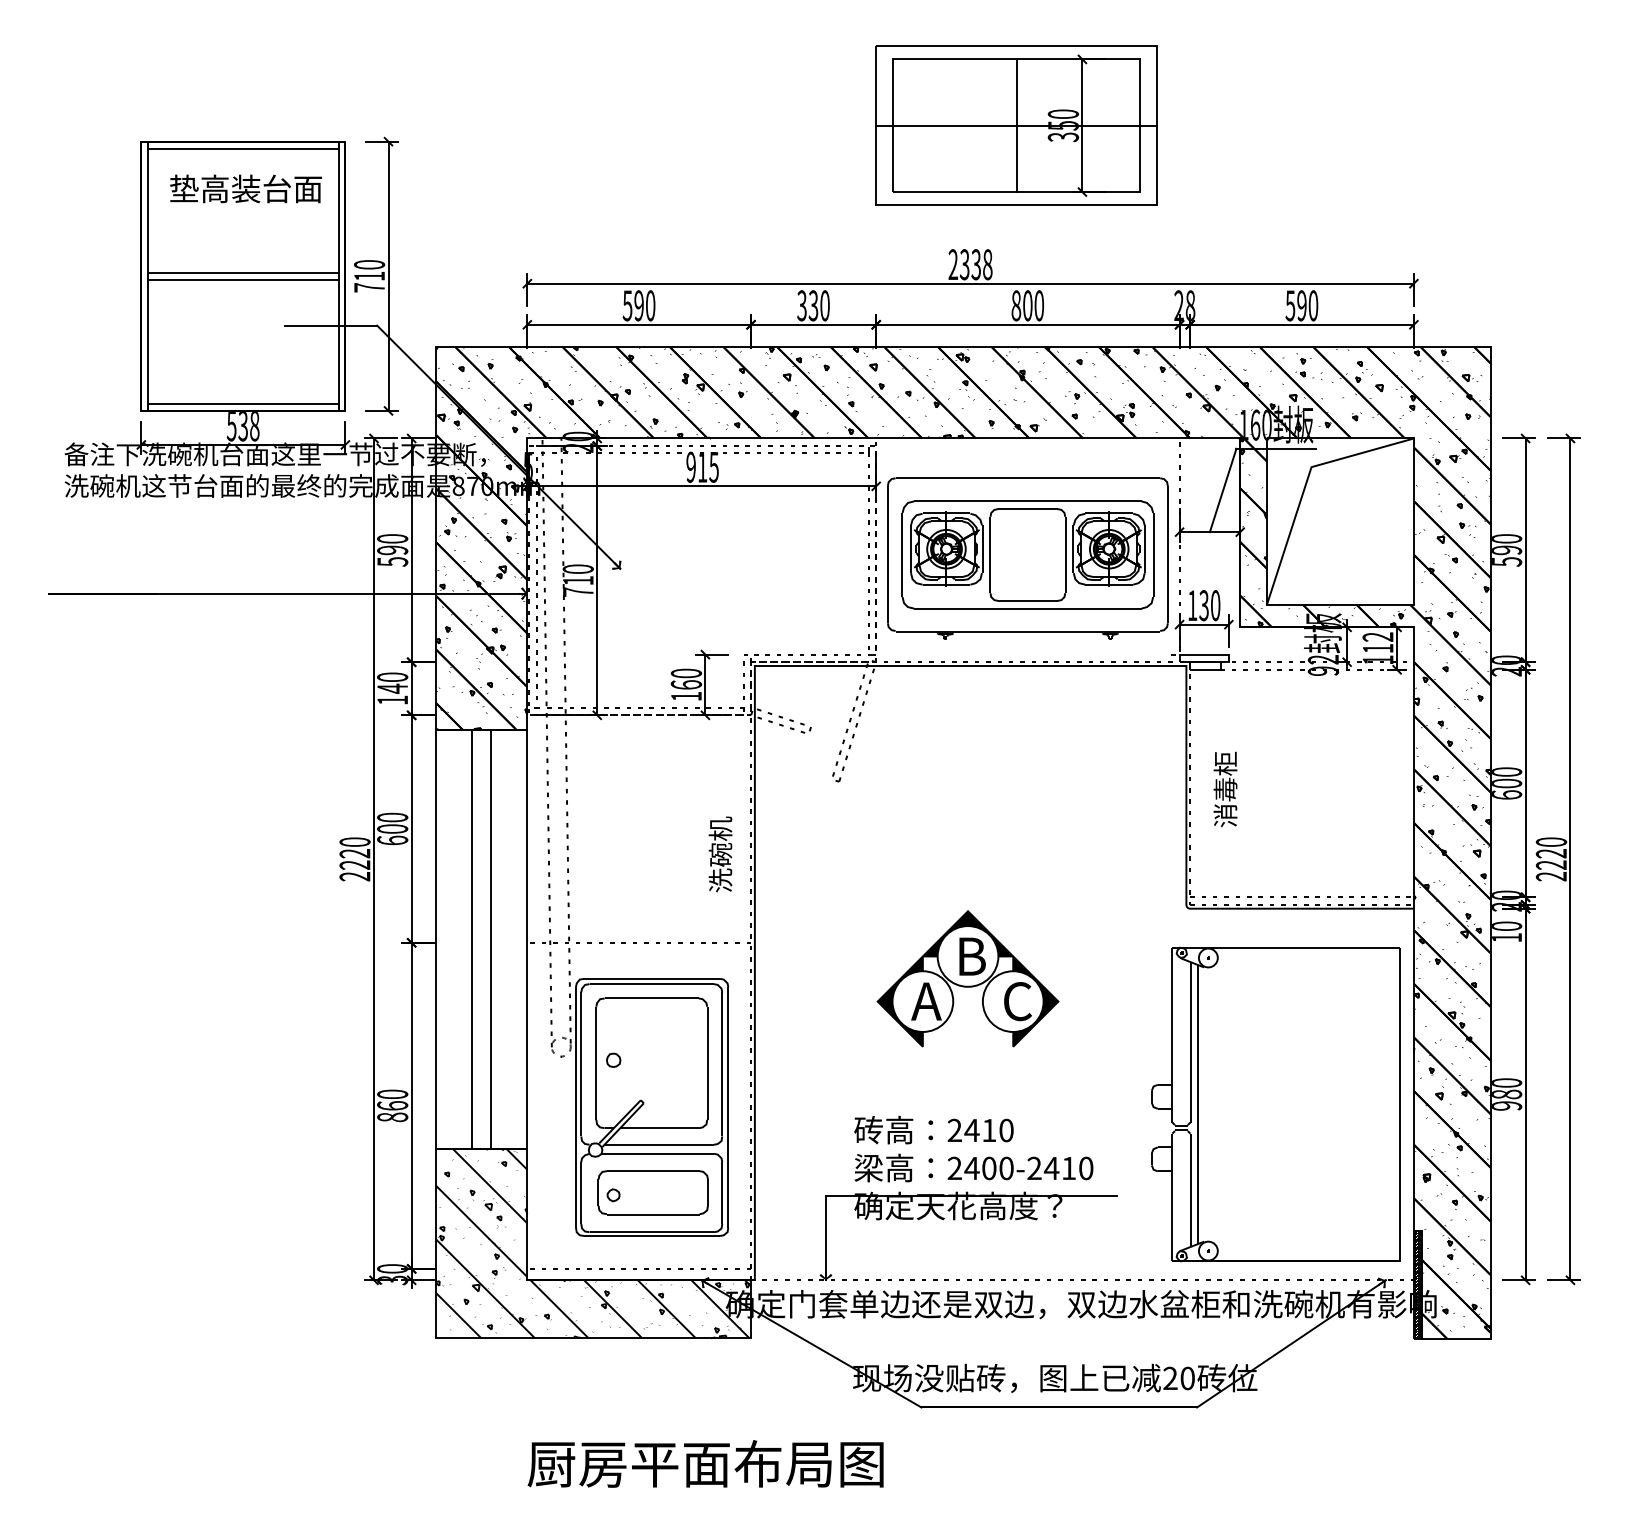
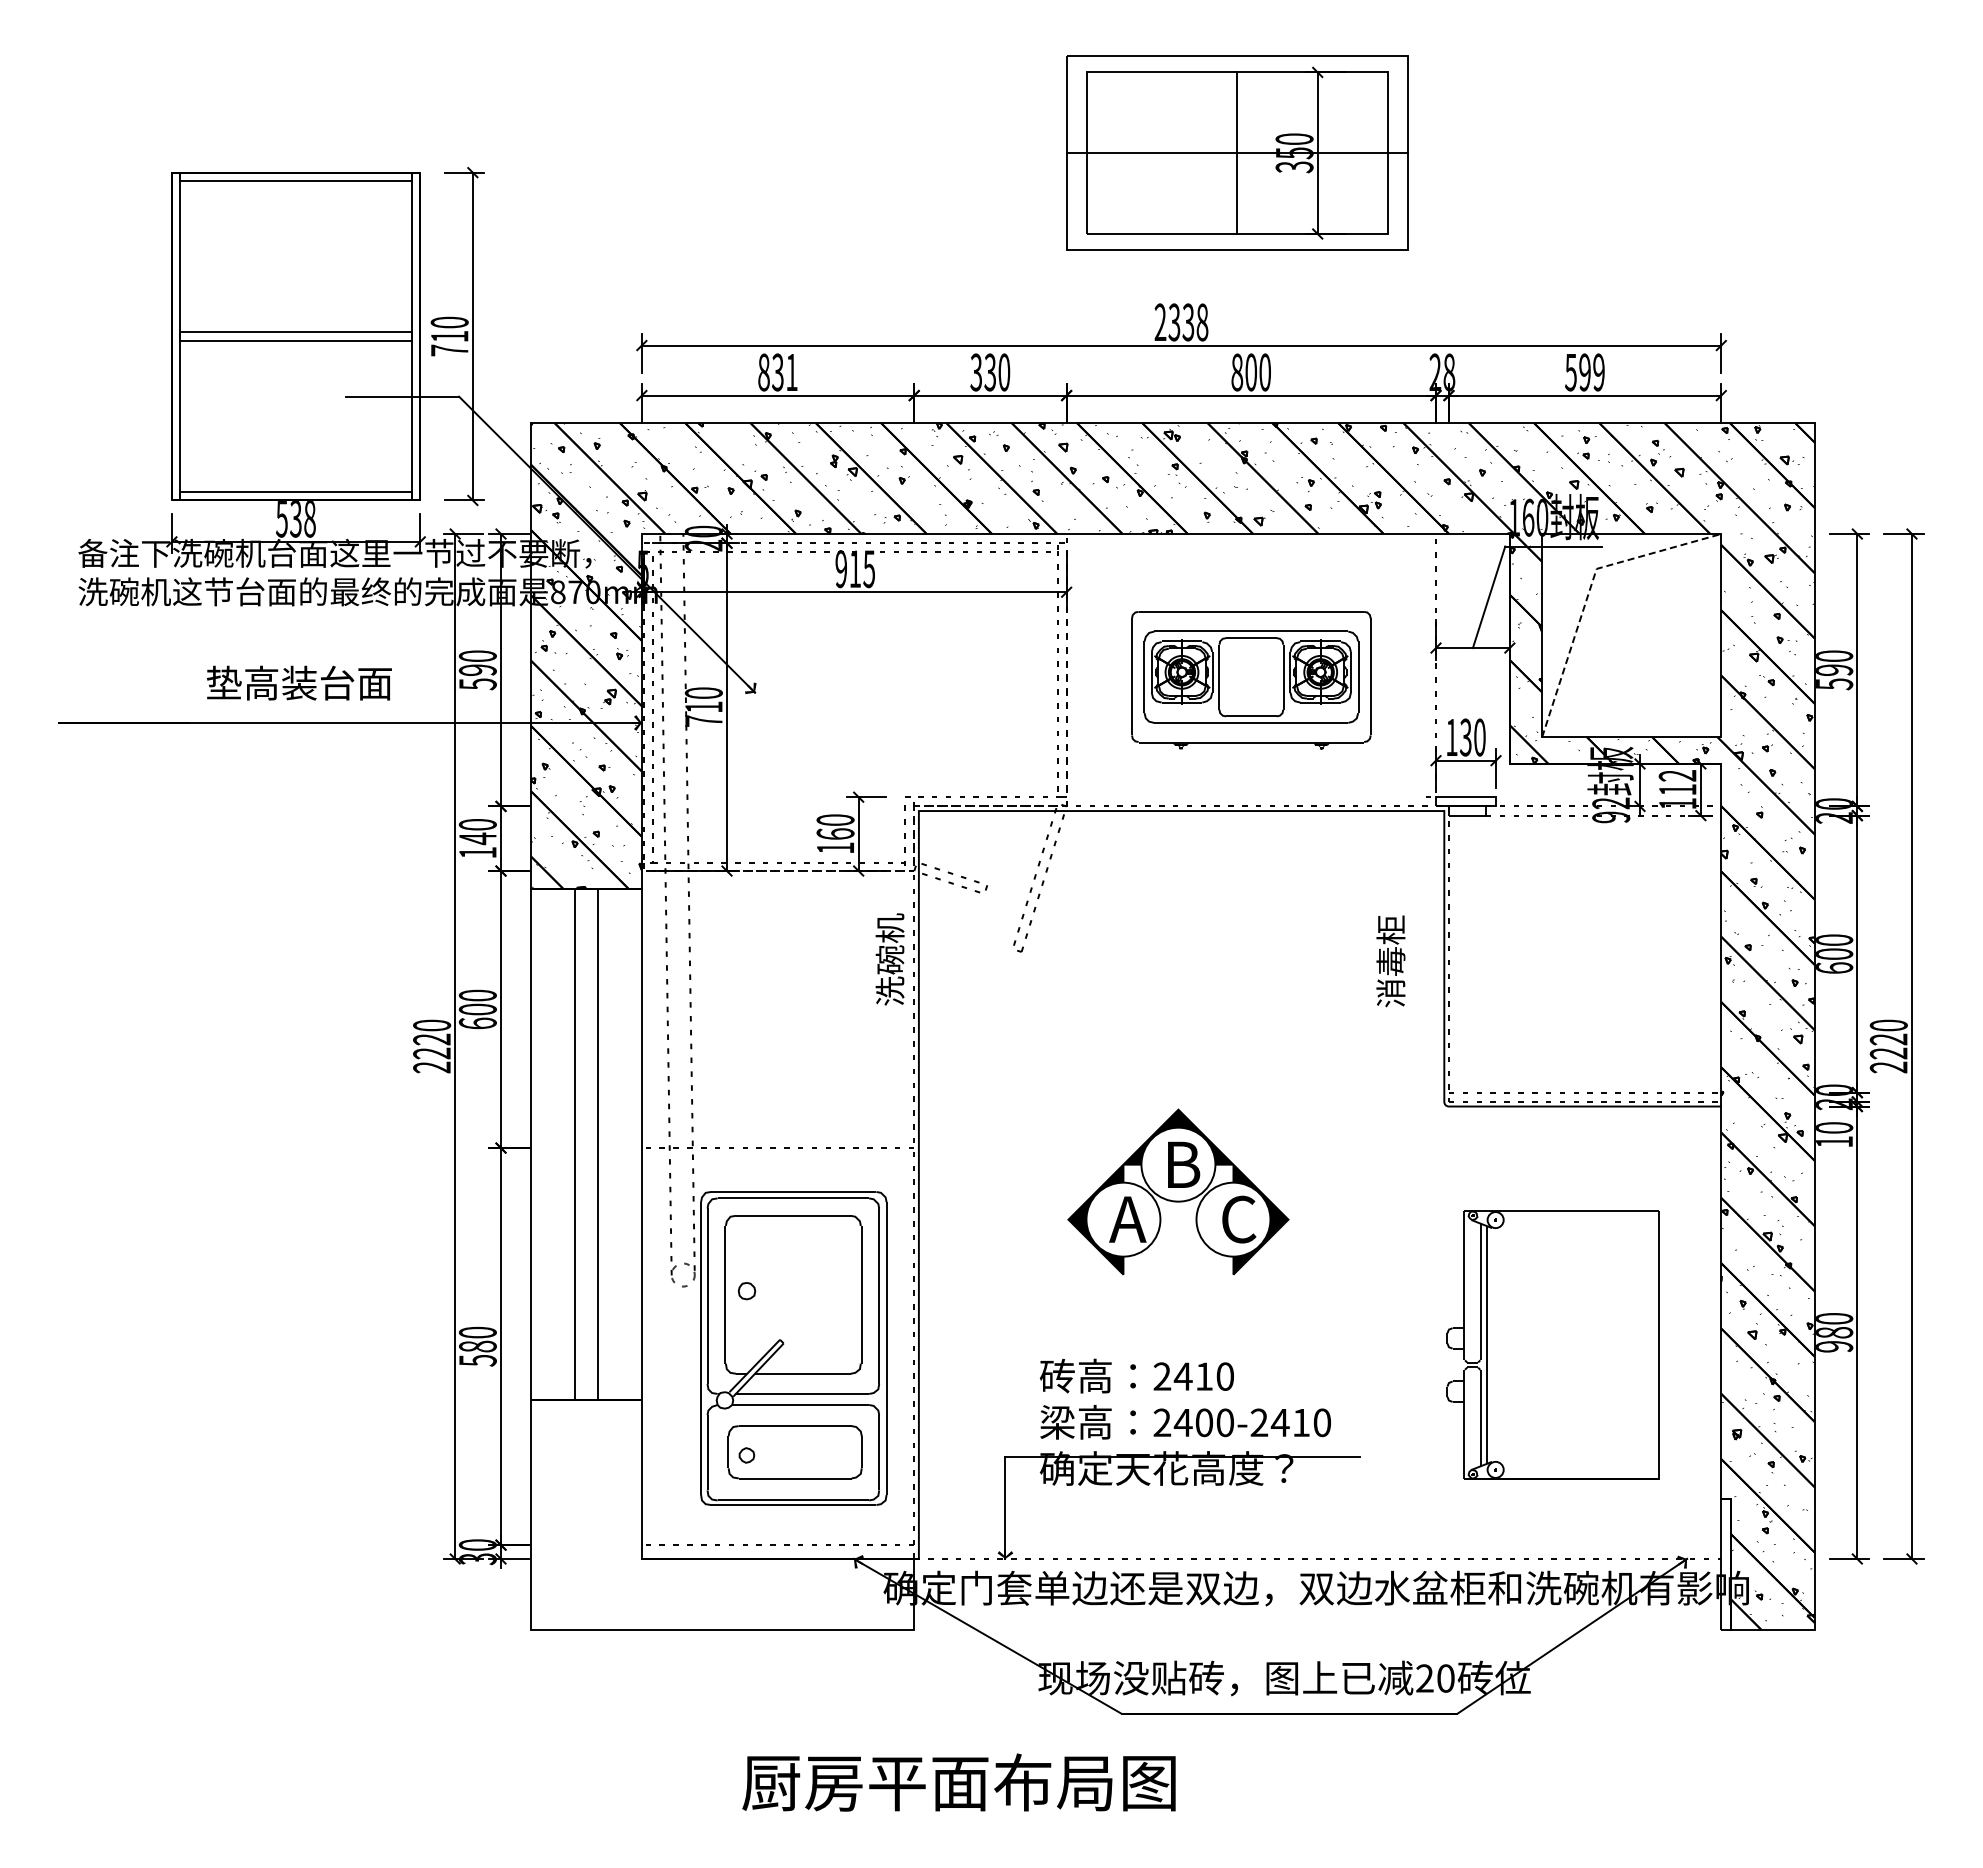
text: (246, 188) -> (299, 682), moved
text: (638, 305) -> (777, 372), 590 -> 831
text: (1313, 305) -> (1598, 372), 590 -> 599
line: (1305, 484) -> (1589, 590), solid -> dashed
part: (1028, 558) -> (1251, 680), size x0.7
text: (1225, 789) -> (1390, 961), moved
text: (720, 854) -> (889, 959), moved
part: (1275, 1104) -> (1552, 1344), size x0.7
text: (392, 1111) -> (477, 1353), 860 -> 580
hatch: (593, 1243) -> (722, 1514), removed
hatch: (1417, 1284) -> (1725, 1564), removed
text: (705, 1463) -> (958, 1782), moved

